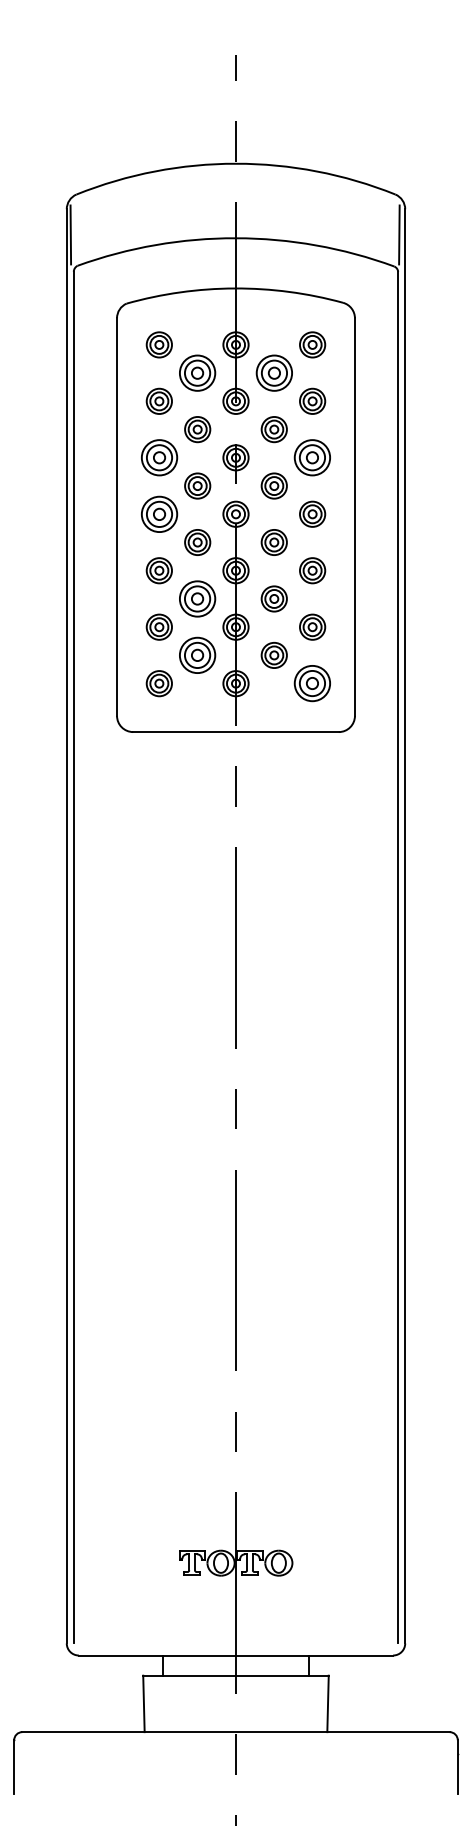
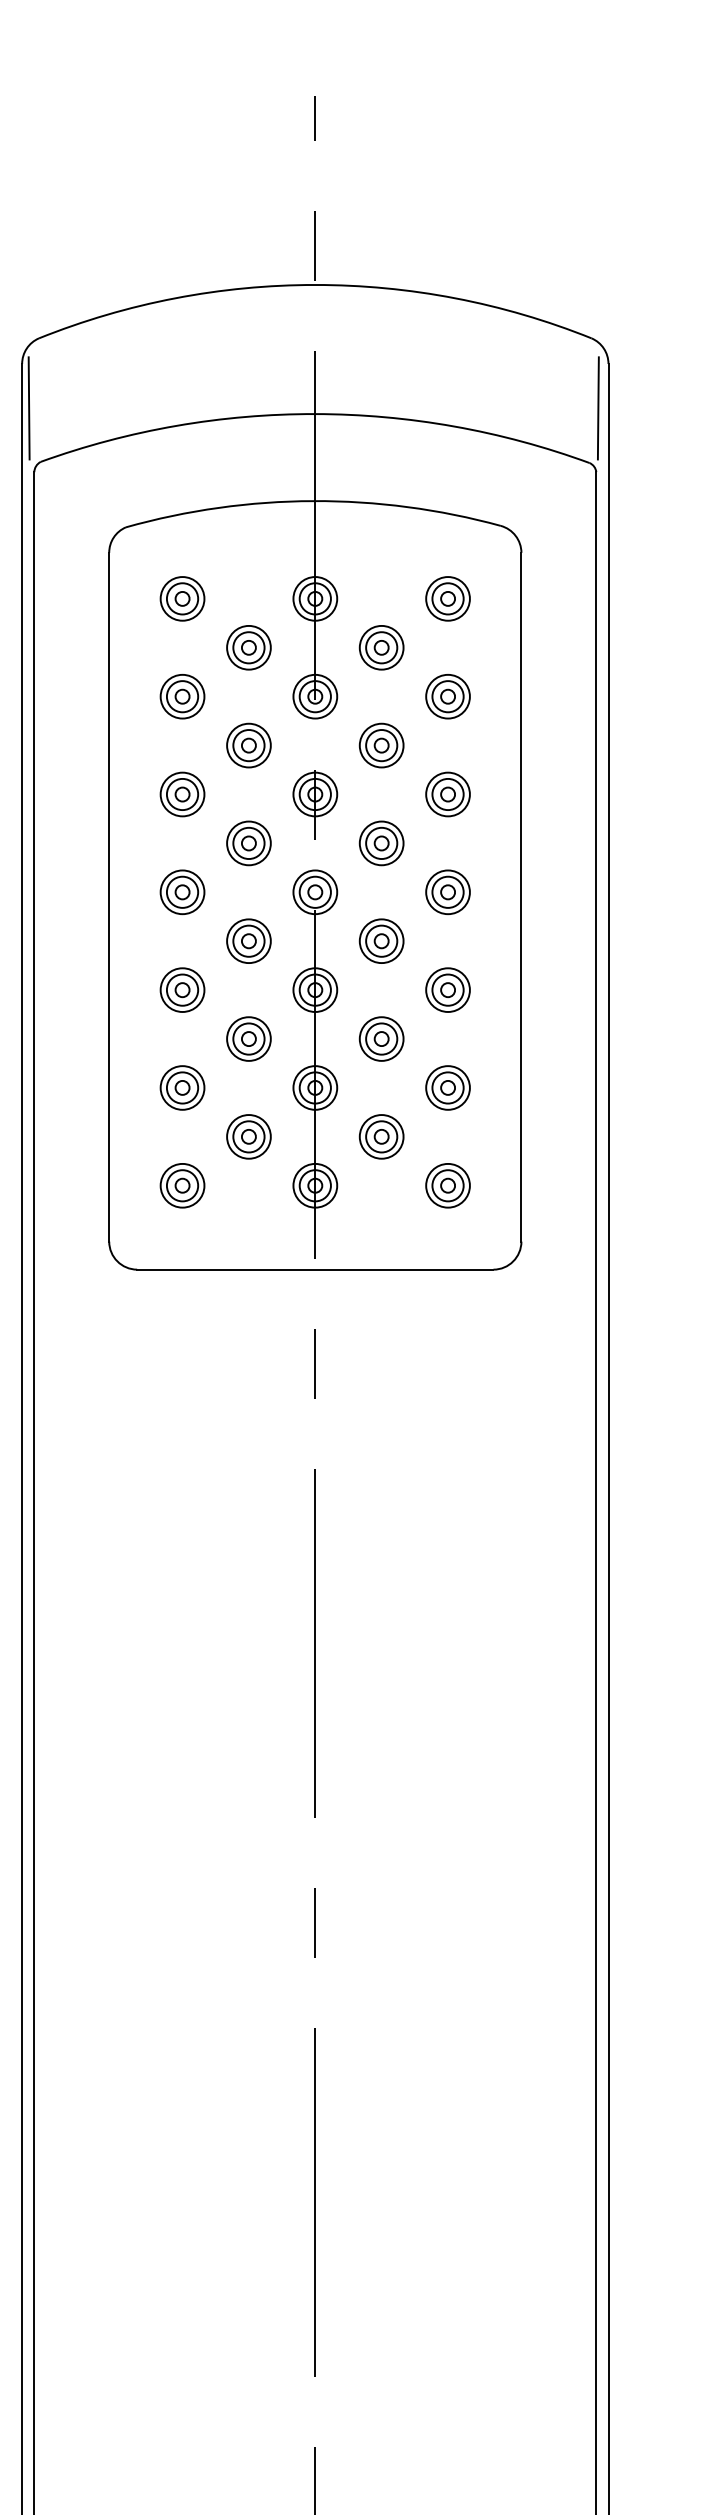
part: (197, 372) -> (248, 646), size x0.71
part: (273, 372) -> (380, 646), size x0.71
part: (158, 457) -> (181, 793), size x0.71
part: (312, 457) -> (447, 793), size x0.71
part: (158, 513) -> (181, 890), size x0.71
part: (197, 598) -> (248, 1038), size x0.71
part: (197, 655) -> (248, 1136), size x0.71
part: (312, 683) -> (447, 1185), size x0.71

